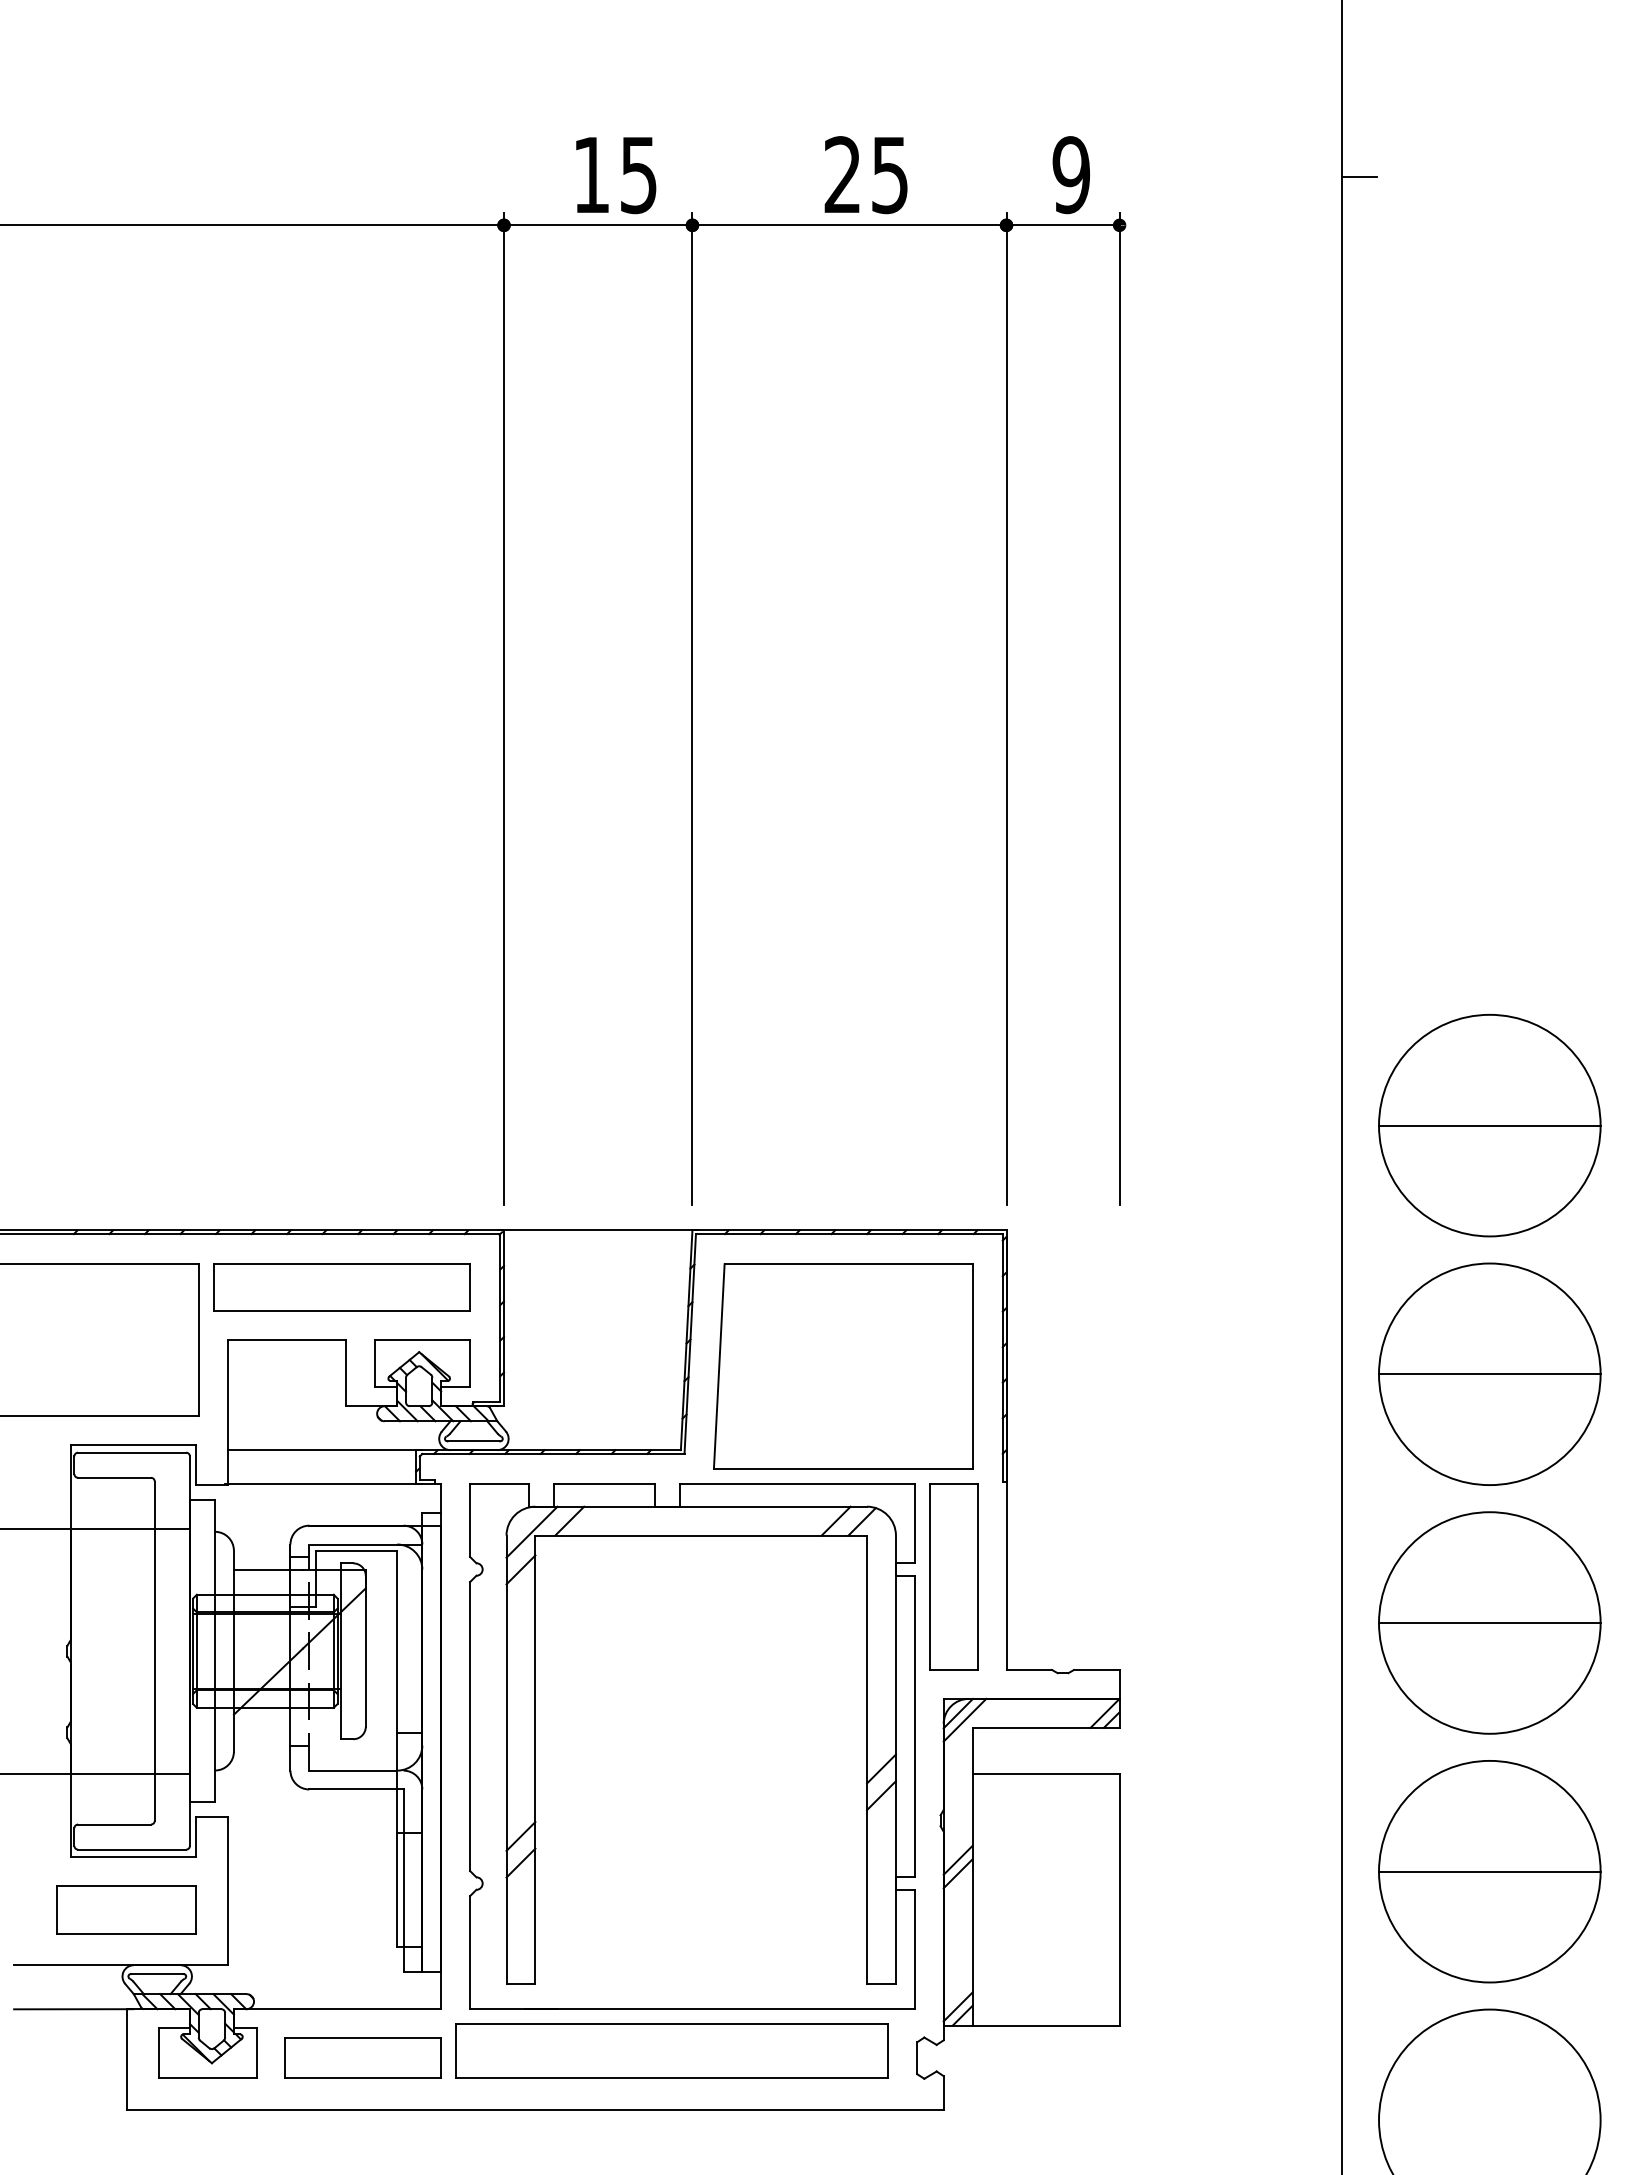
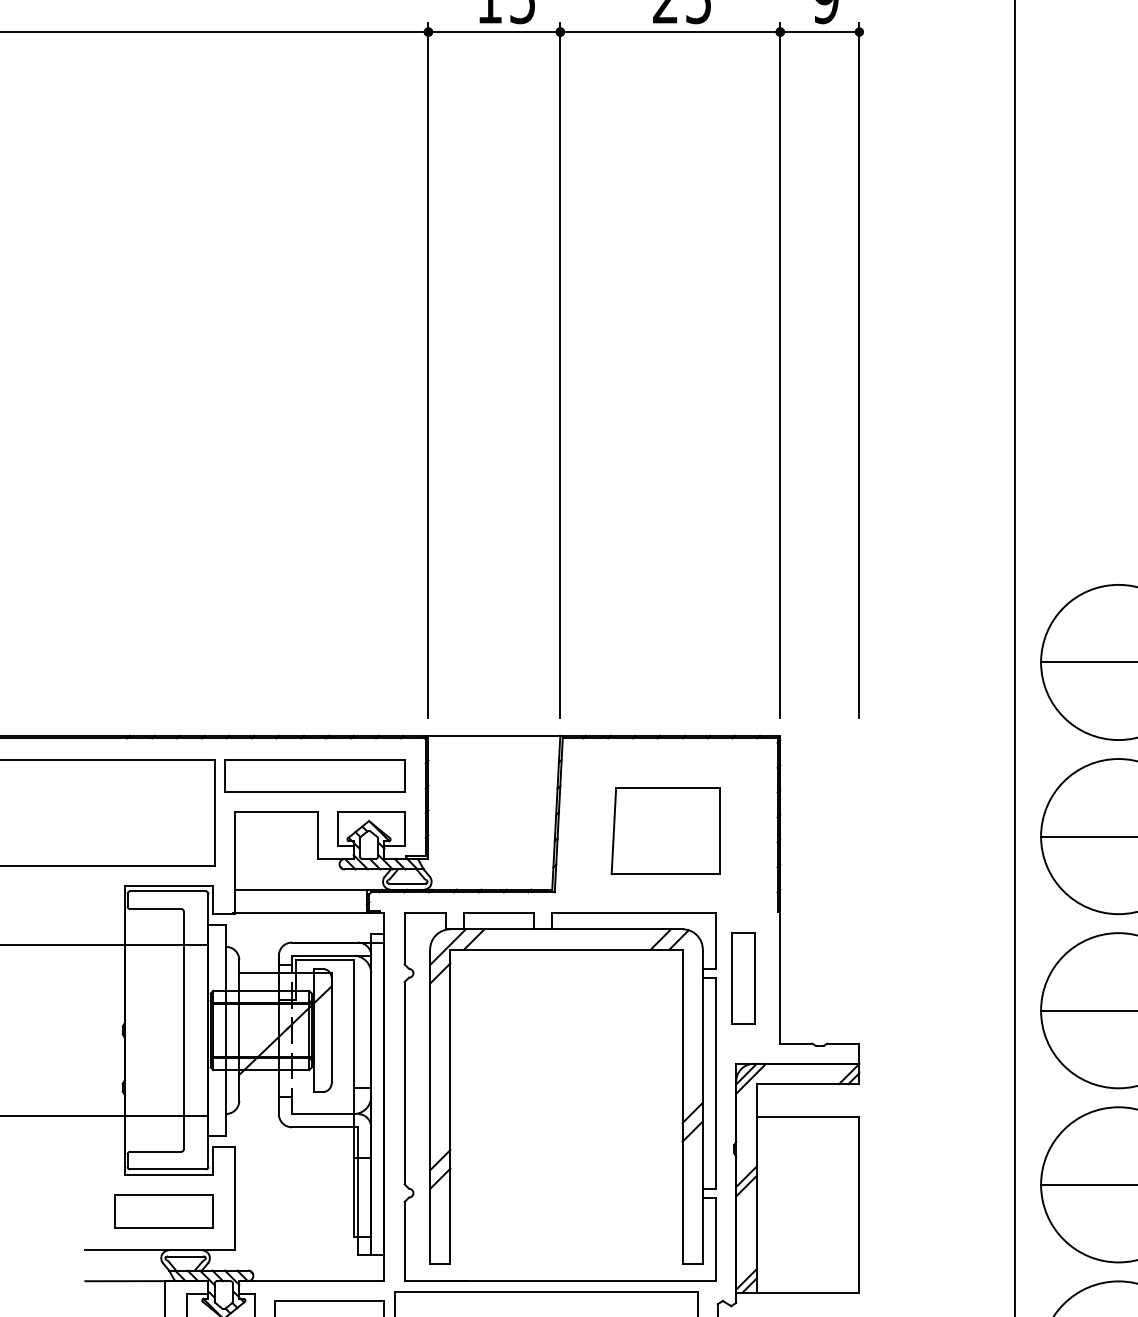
part: (843, 1366) -> (666, 831), size x0.6
part: (953, 1576) -> (743, 978), size x0.7

